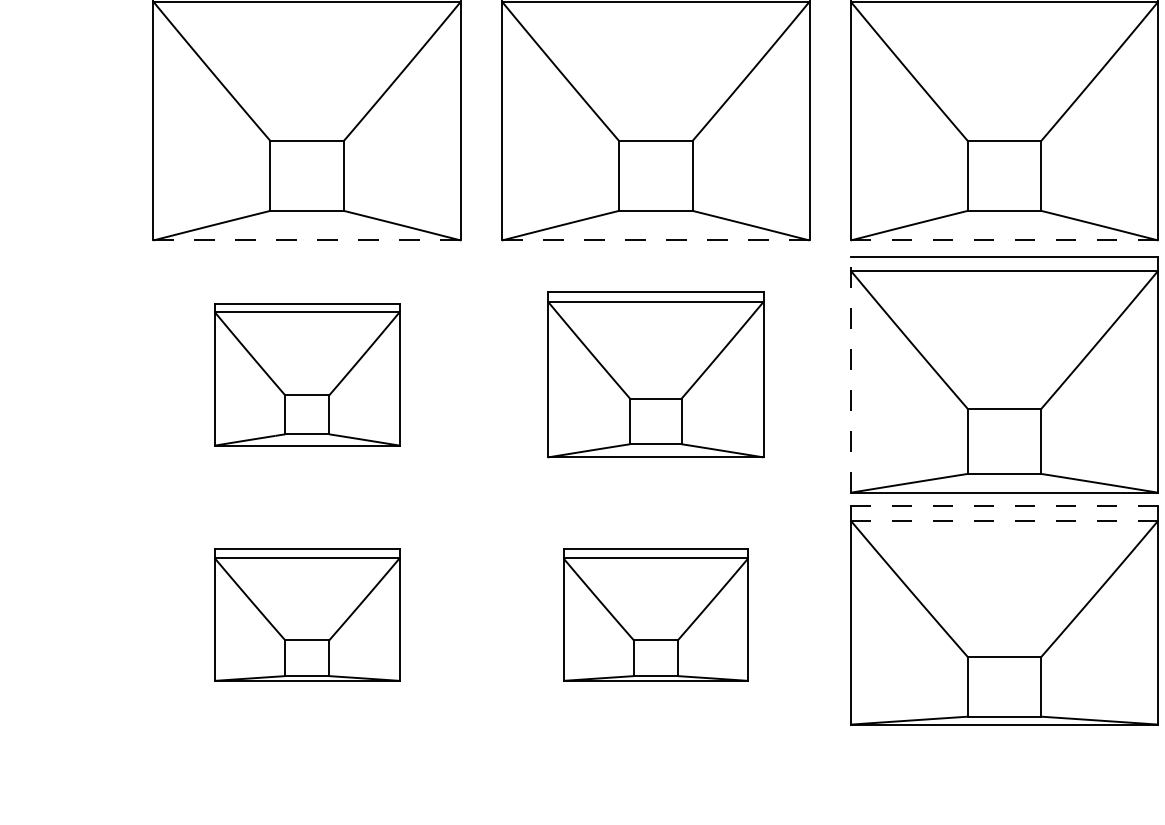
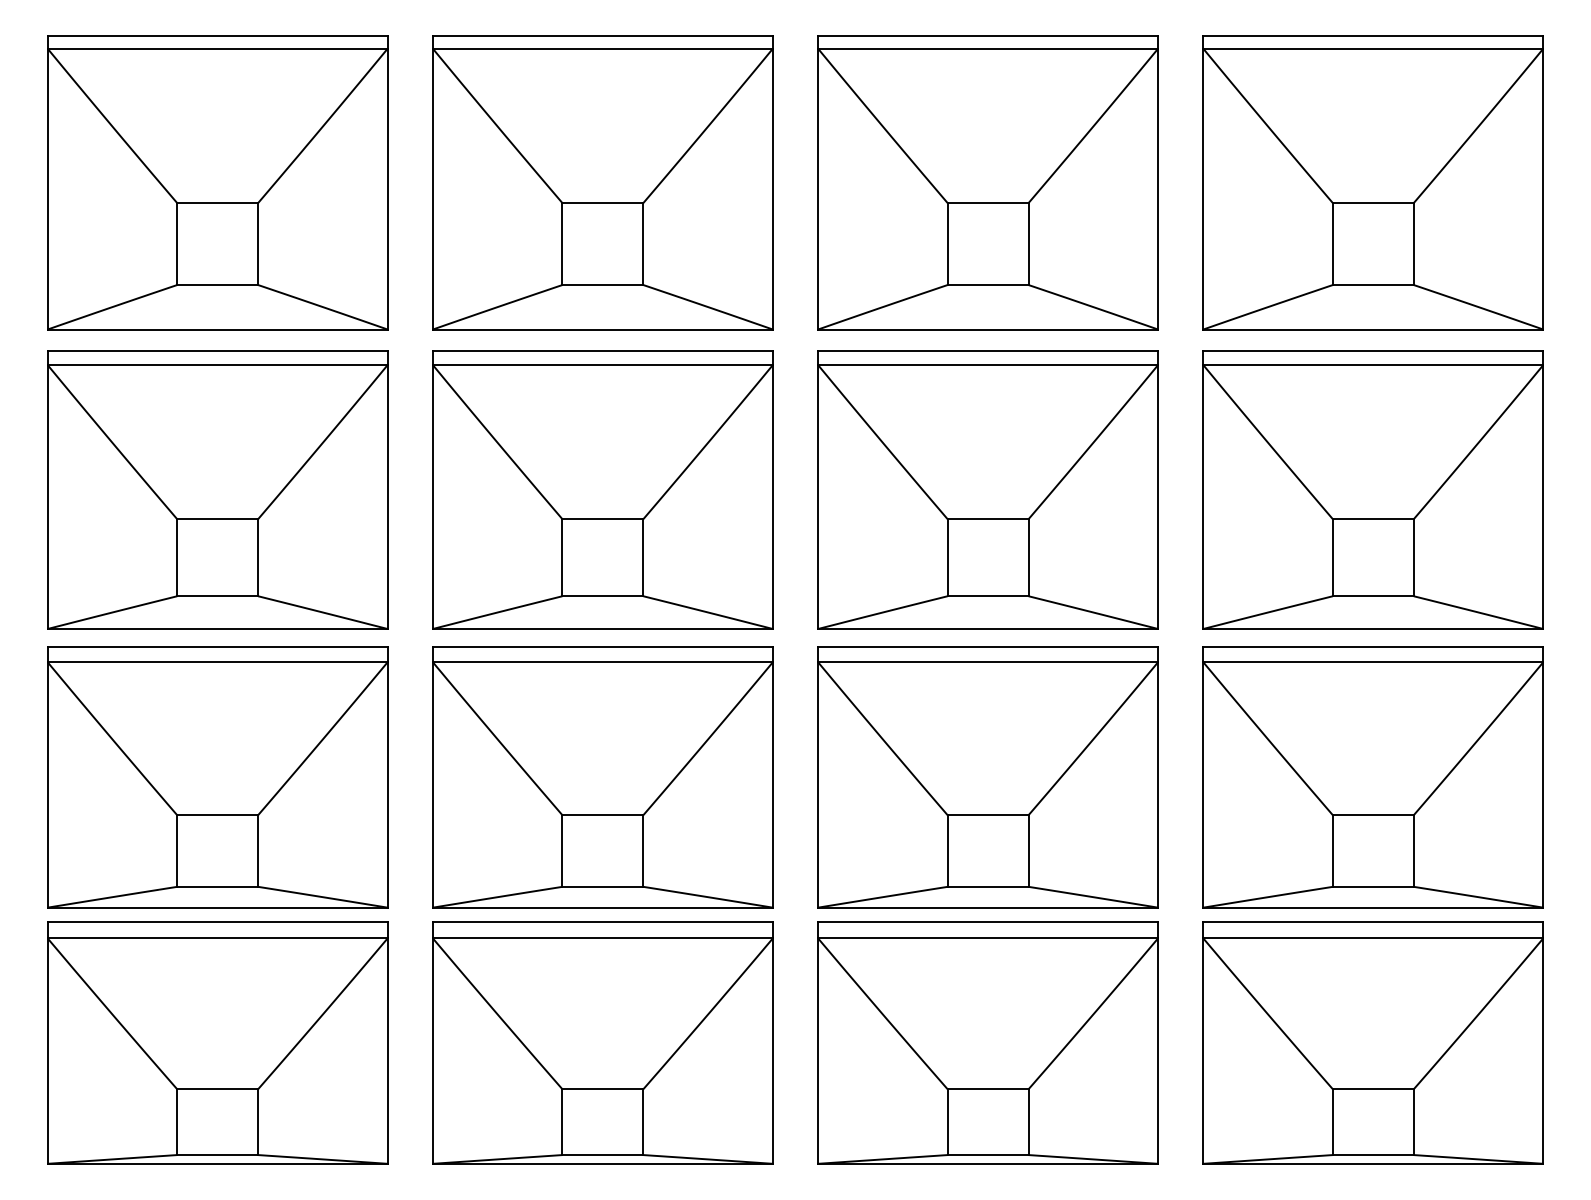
line: (306, 240) -> (217, 628), dashed -> solid
line: (655, 240) -> (602, 628), dashed -> solid
line: (1004, 240) -> (988, 628), dashed -> solid
part: (306, 374) -> (217, 777), size x1.67
part: (655, 374) -> (602, 777), size x1.43
line: (851, 374) -> (818, 776), dashed -> solid
line: (1004, 505) -> (988, 921), dashed -> solid
line: (1004, 520) -> (988, 938), dashed -> solid
part: (306, 614) -> (217, 1042), size x1.67
part: (655, 614) -> (602, 1042), size x1.67

